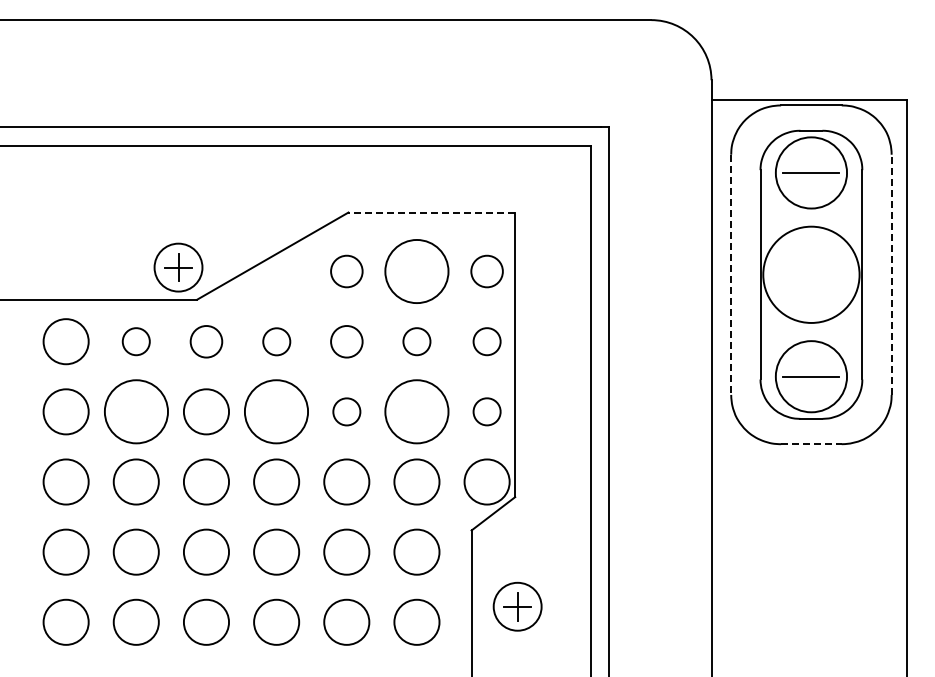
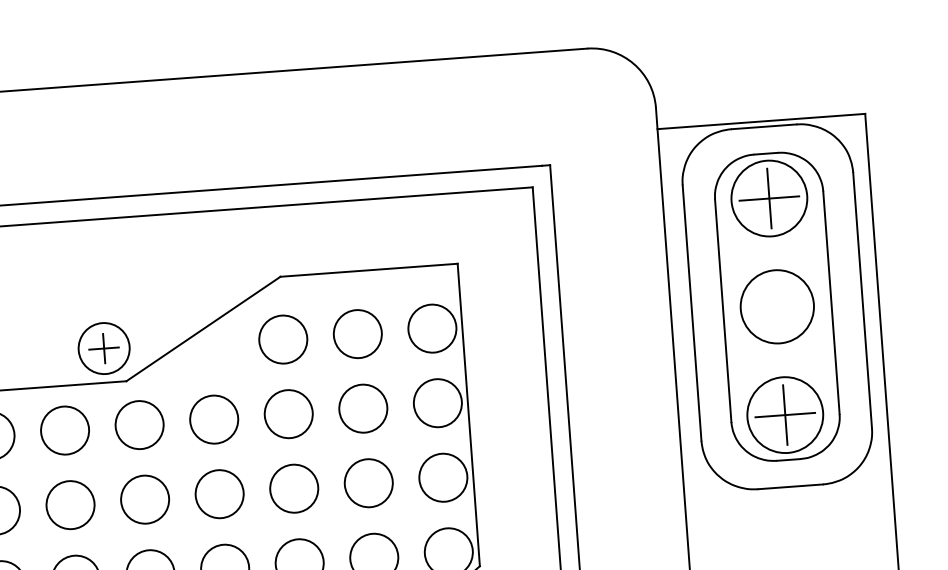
line: (811, 172) -> (769, 198), added
line: (431, 212) -> (368, 270), dashed -> solid
circle: (346, 271) -> (282, 339), size x1.43
circle: (416, 271) -> (357, 334), size x0.71
circle: (486, 271) -> (431, 328), size x1.43
circle: (811, 274) -> (777, 306), size x0.71
line: (891, 274) -> (862, 300), dashed -> solid
line: (731, 275) -> (692, 313), dashed -> solid
circle: (135, 341) -> (64, 430), size x1.67
circle: (206, 341) -> (139, 424), size x1.43
circle: (276, 341) -> (214, 419), size x1.67
circle: (346, 341) -> (288, 413), size x1.43
circle: (416, 341) -> (362, 408), size x1.67
circle: (486, 341) -> (437, 403), size x1.67
line: (811, 376) -> (785, 414), added
circle: (135, 411) -> (69, 504), size x0.71
circle: (276, 411) -> (219, 493), size x0.71
circle: (346, 411) -> (293, 488), size x1.67
circle: (416, 411) -> (368, 482), size x0.71
circle: (486, 411) -> (442, 477), size x1.67
line: (811, 444) -> (790, 487), dashed -> solid

